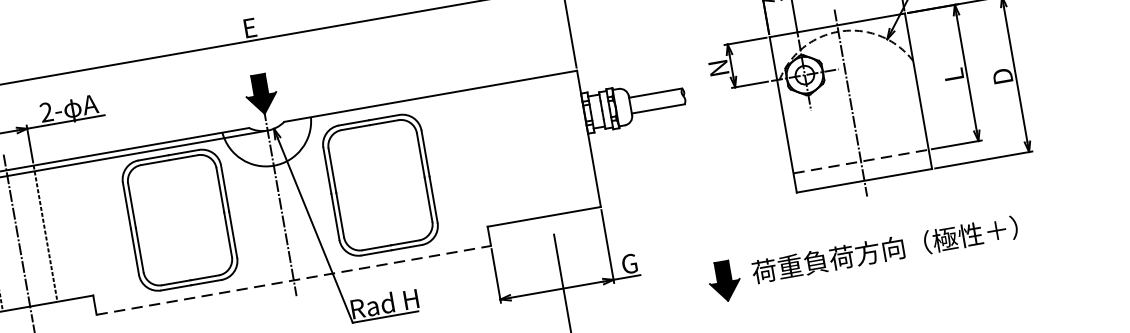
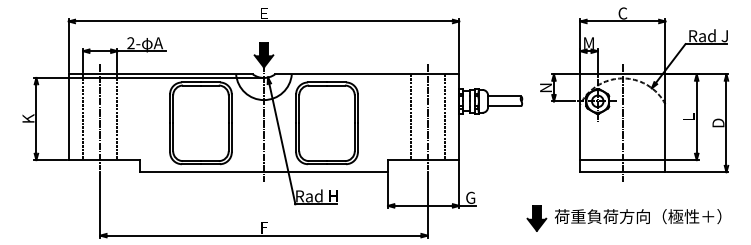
line: (565, 143) -> (444, 117), added
line: (538, 146) -> (427, 116), added
line: (511, 152) -> (410, 117), added
line: (860, 162) -> (622, 160), dashed -> solid
part: (862, 257) -> (623, 218), moved
line: (294, 280) -> (264, 172), dashed -> solid

